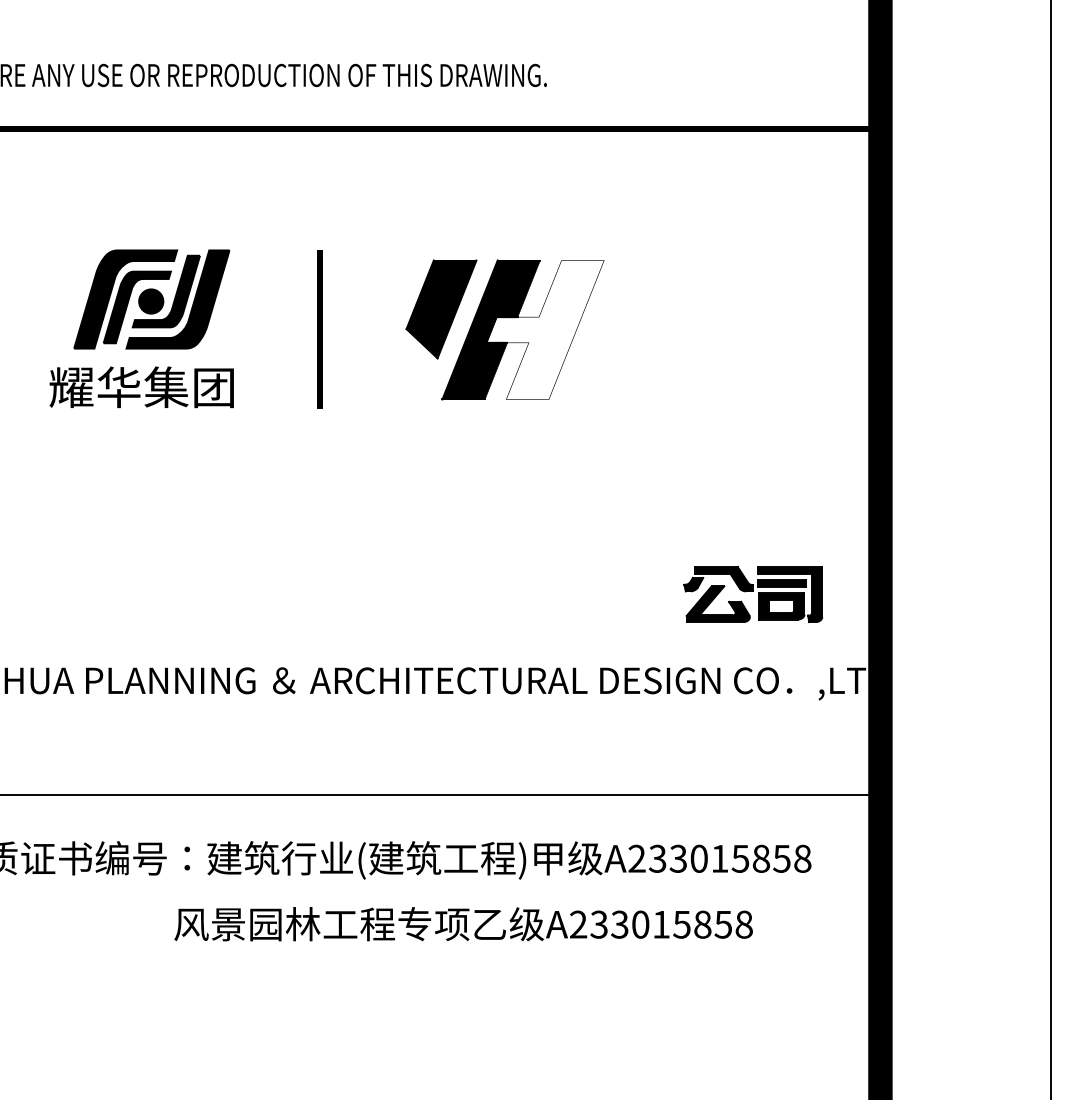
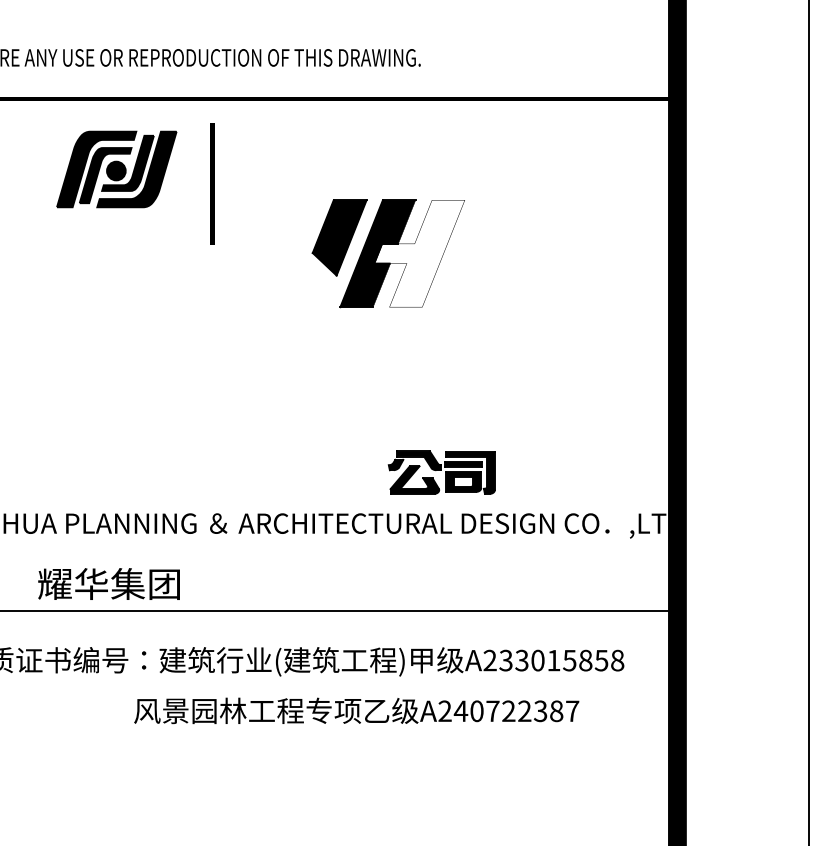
part: (151, 299) -> (116, 169), moved
line: (319, 329) -> (211, 184), moved
text: (141, 387) -> (108, 584), moved
part: (753, 594) -> (442, 472), moved
text: (670, 924) -> (515, 711), A233015858 -> A240722387

